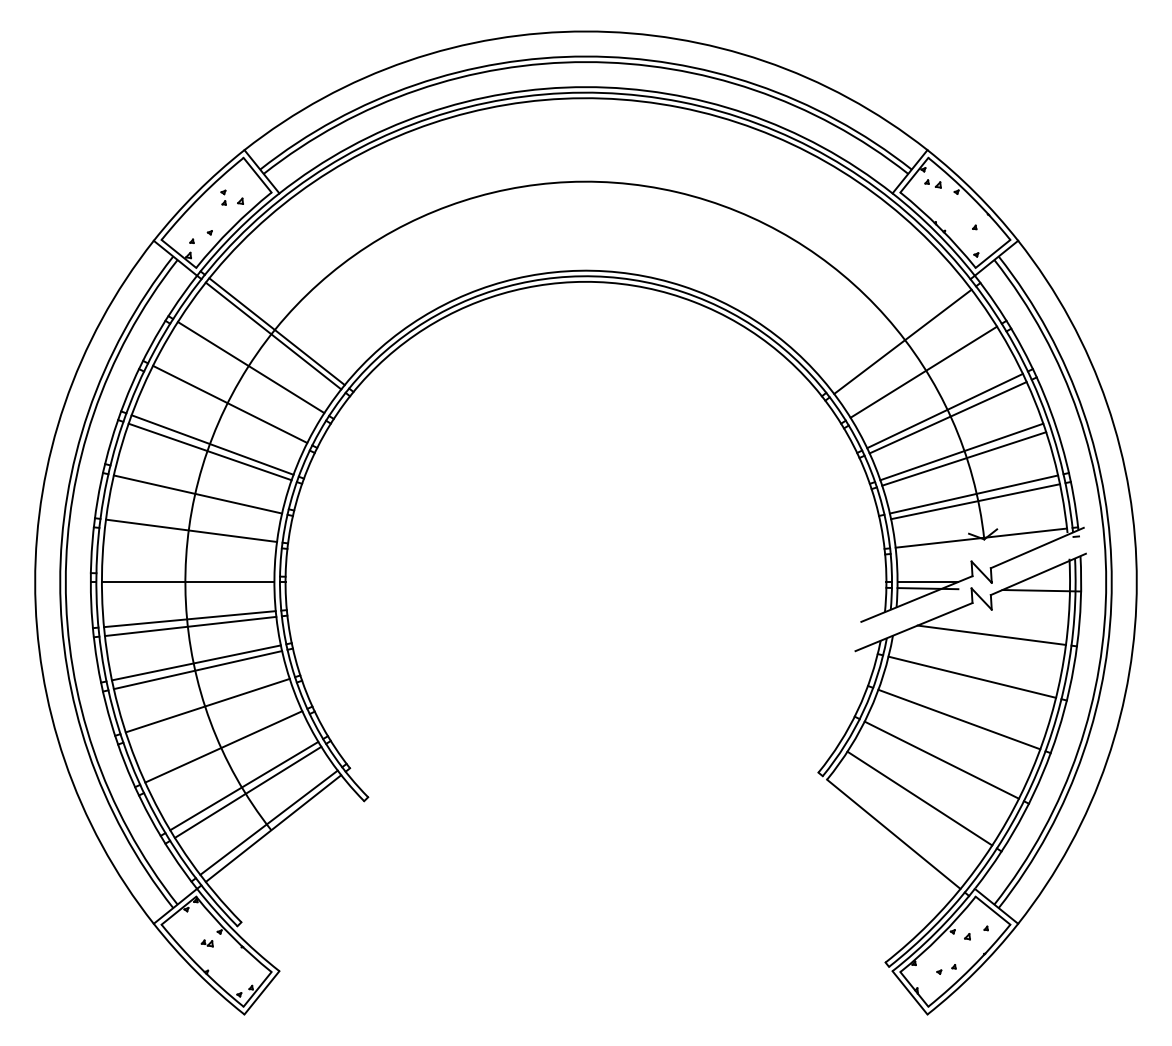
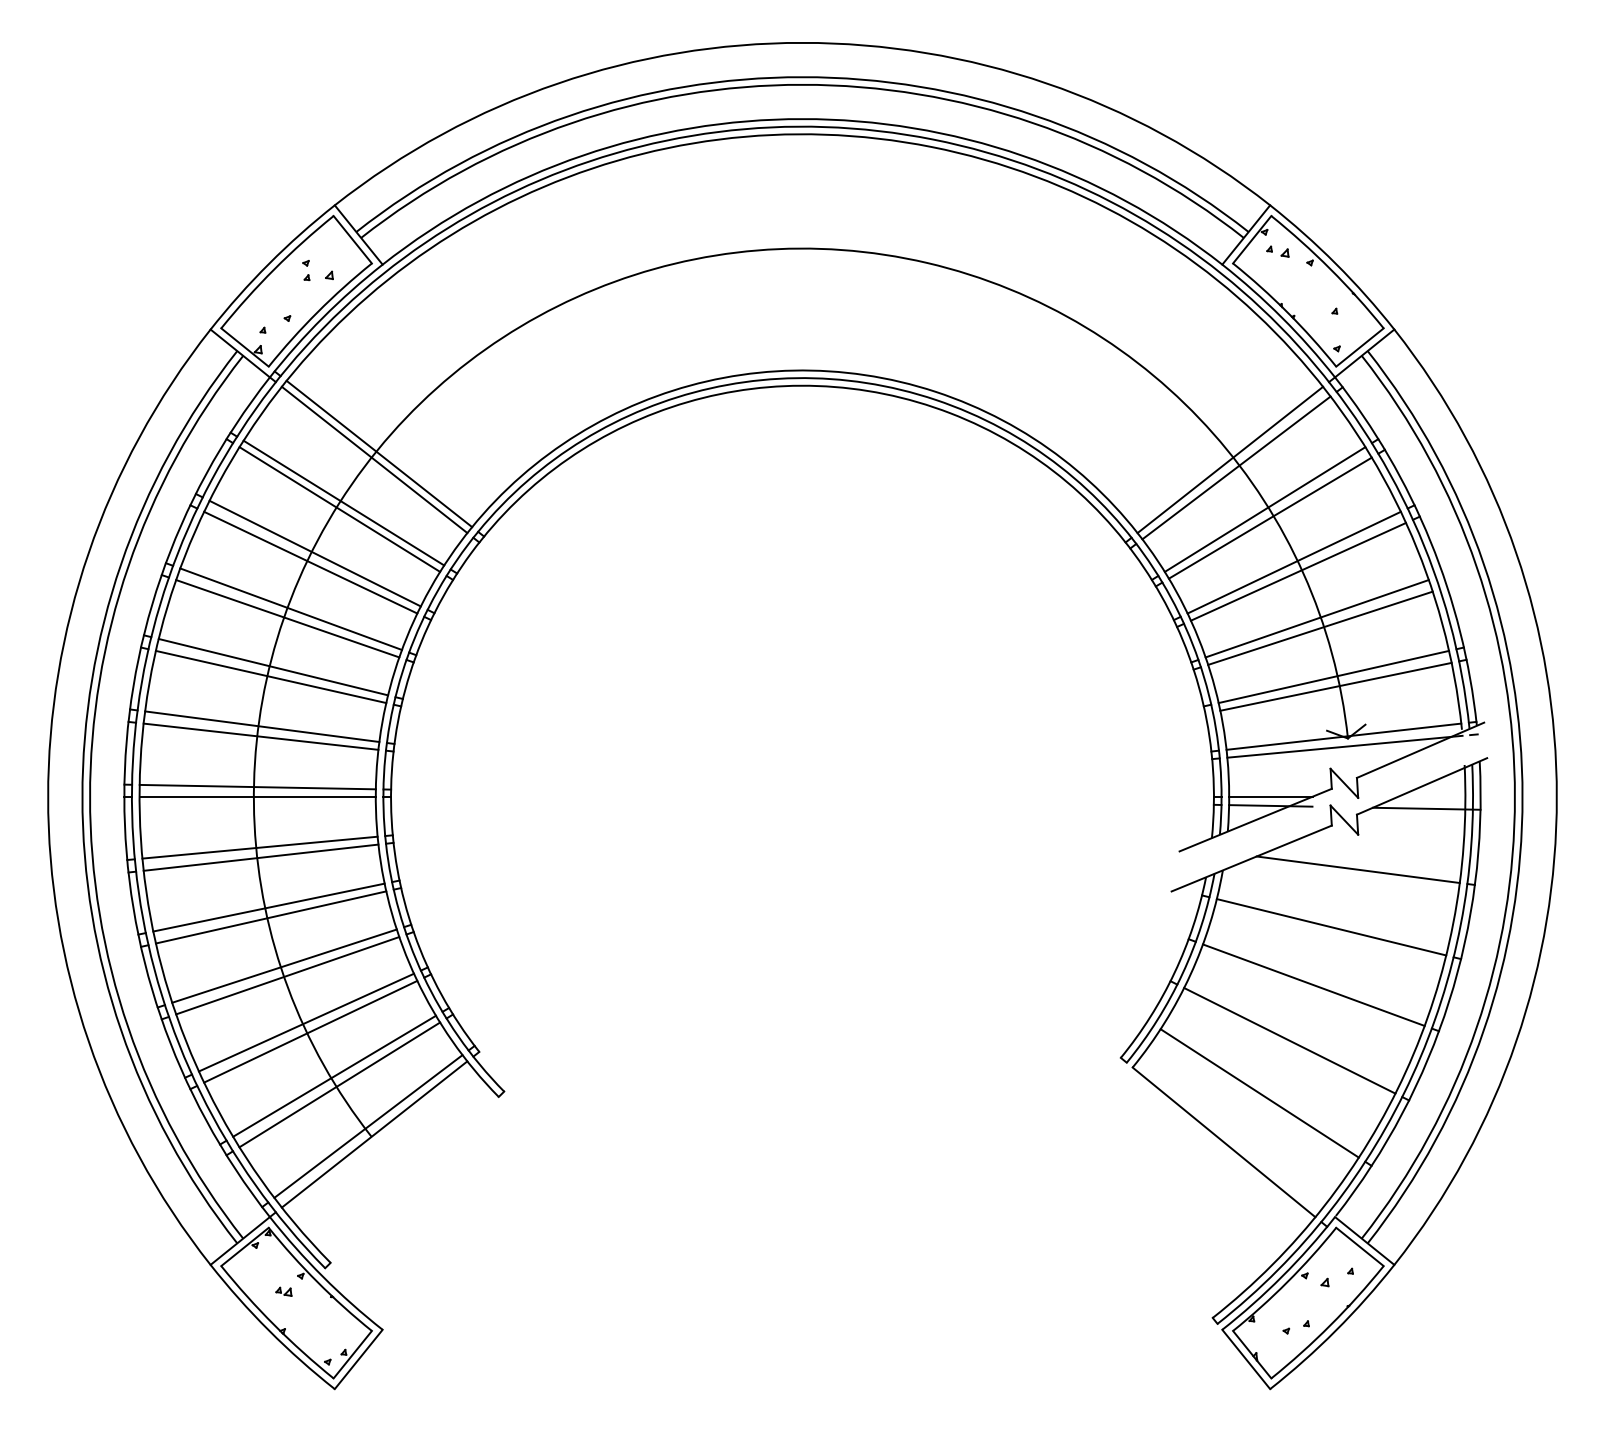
line: (898, 335) -> (1230, 459), added
line: (247, 372) -> (339, 509), added
line: (927, 378) -> (1269, 517), added
line: (226, 410) -> (310, 562), added
line: (199, 486) -> (273, 666), added
line: (190, 537) -> (260, 736), added
line: (981, 545) -> (1344, 746), added
line: (188, 574) -> (257, 786), added
line: (209, 712) -> (287, 975), added
line: (226, 753) -> (310, 1031), added

